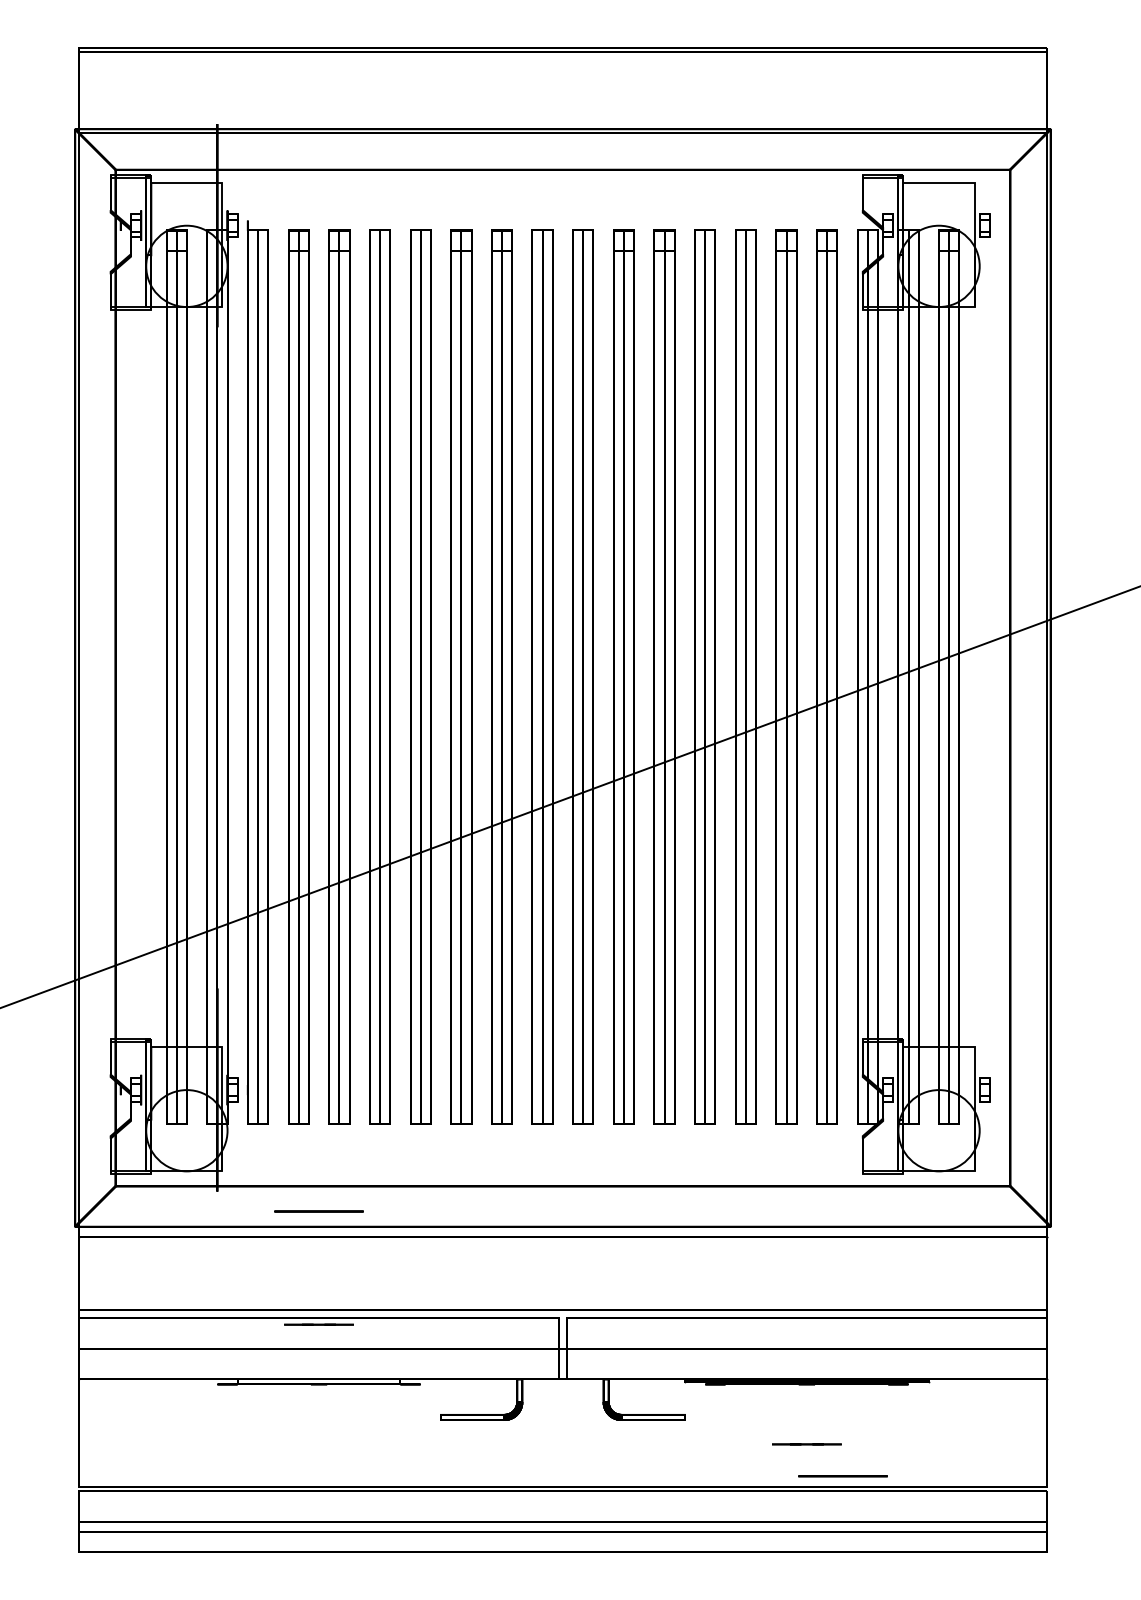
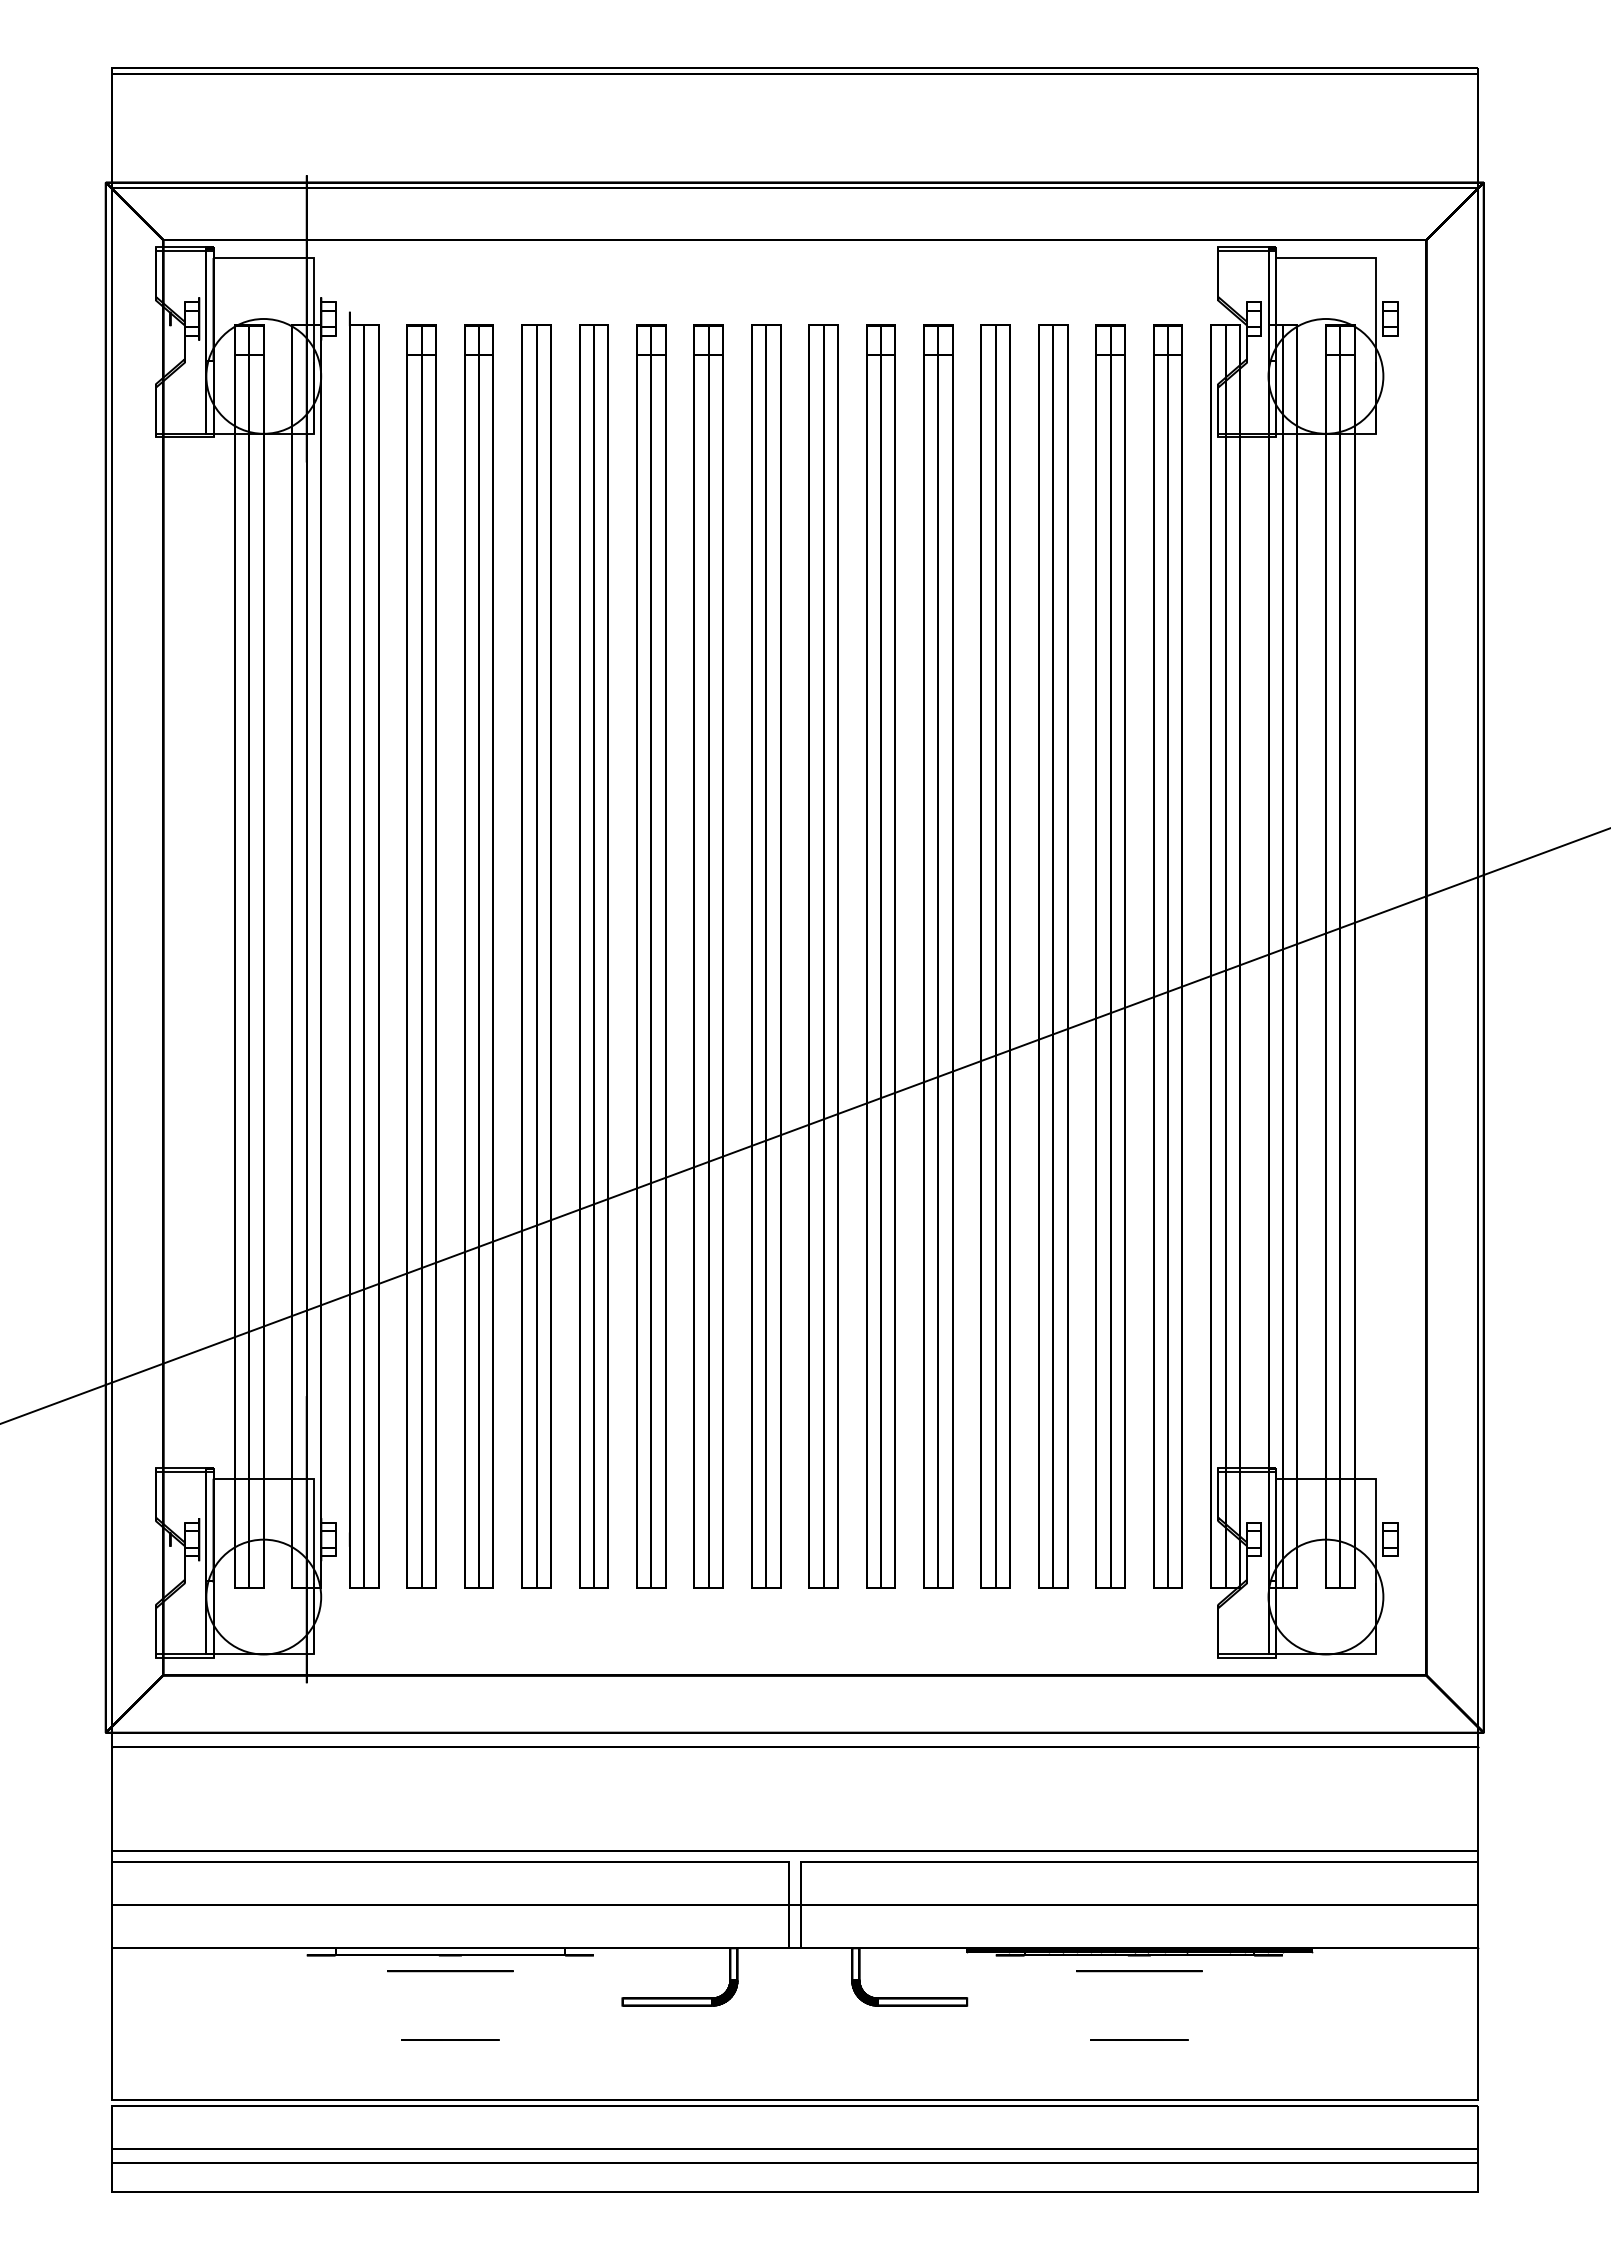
circle: (319, 1211) -> (450, 1971), moved
line: (319, 1324) -> (450, 2039), moved
circle: (843, 1476) -> (1139, 1971), moved

